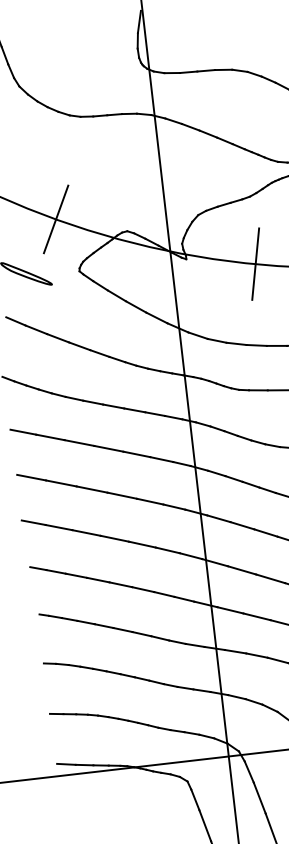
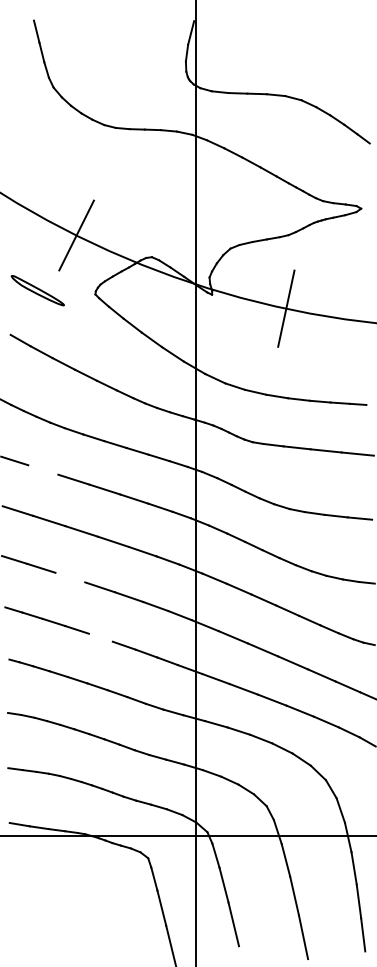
line: (50, 436) -> (43, 469), removed
line: (86, 532) -> (70, 577), removed
line: (120, 584) -> (100, 637), removed

